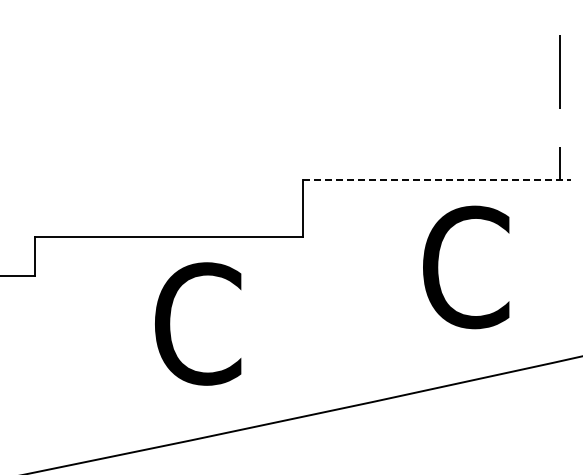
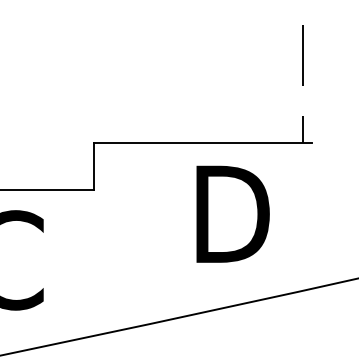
line: (437, 180) -> (203, 143), dashed -> solid
text: (471, 267) -> (231, 214), C -> D

